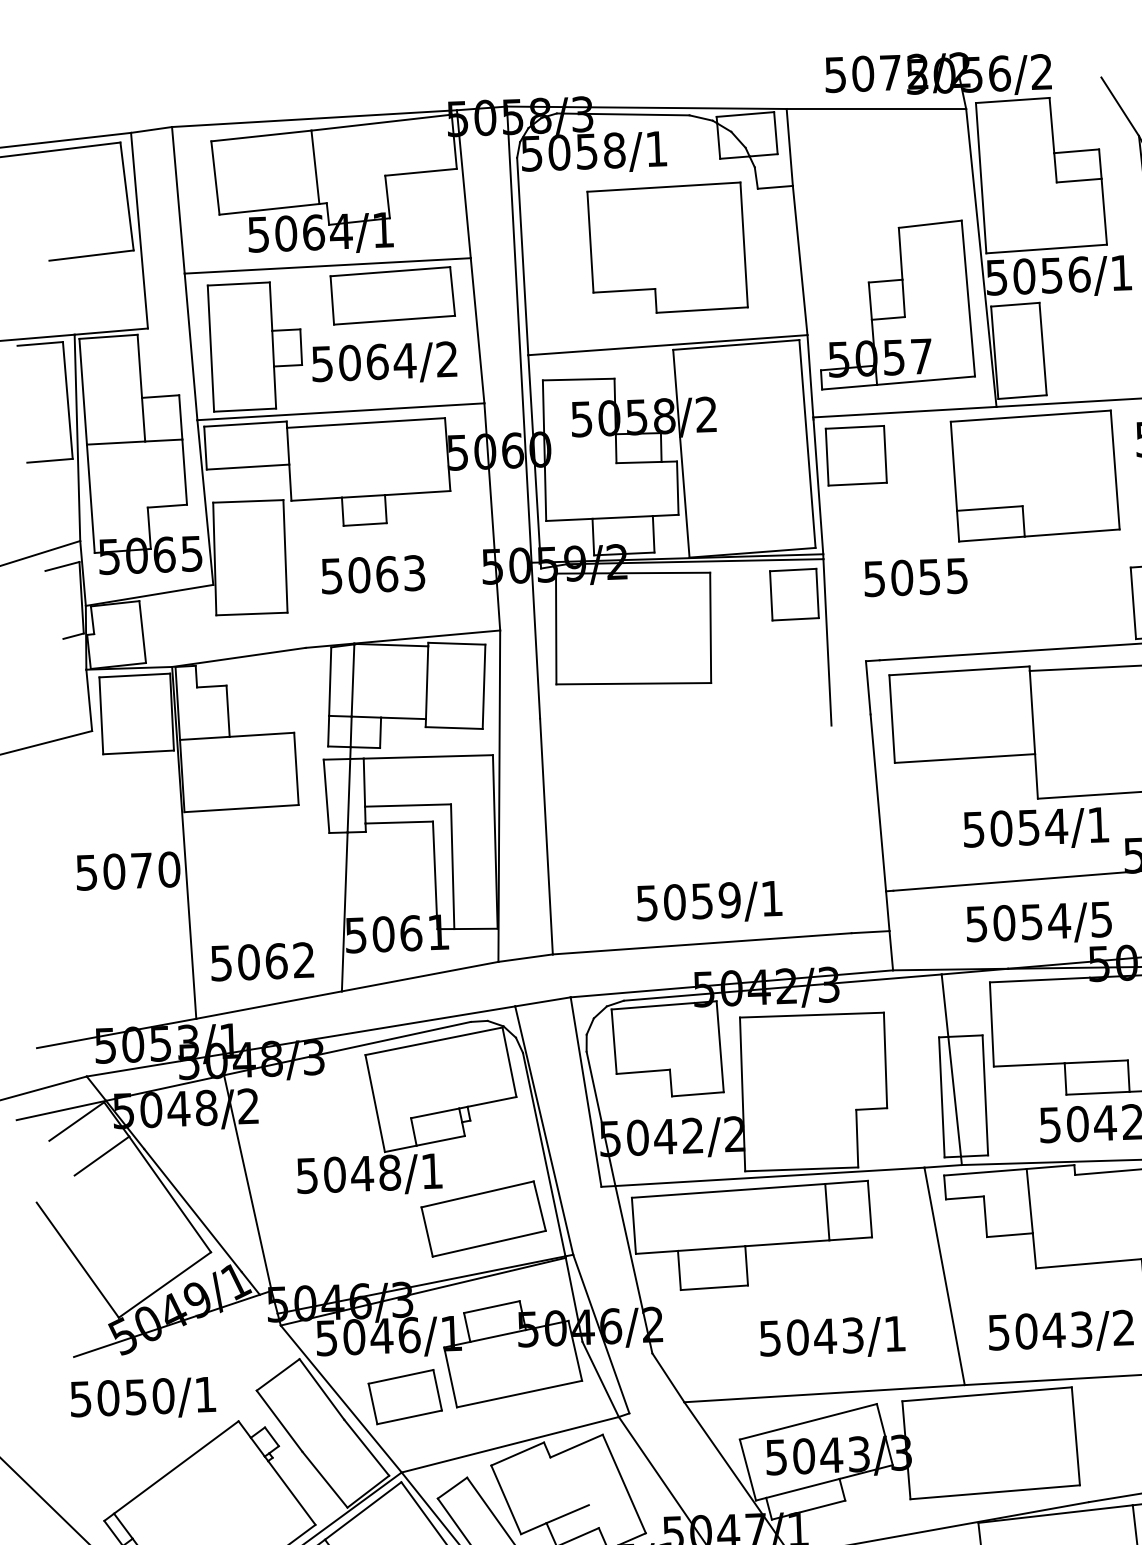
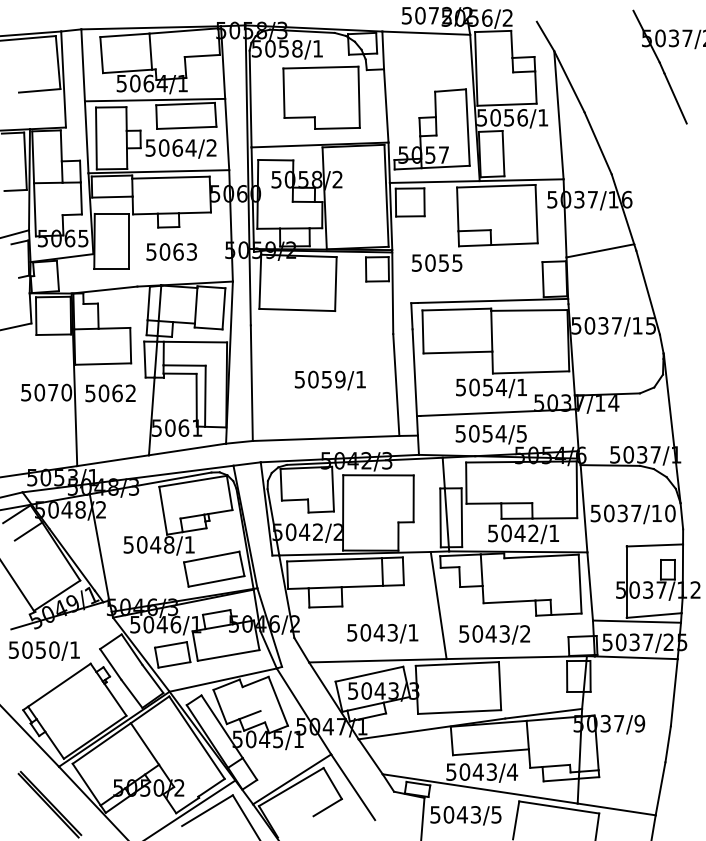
line: (841, 828) -> (396, 384), added
text: (707, 902) -> (329, 380), moved
text: (262, 962) -> (110, 393), moved

